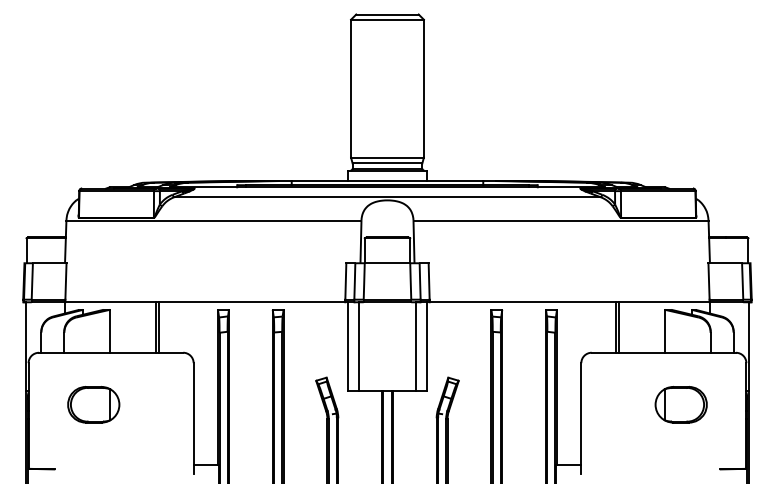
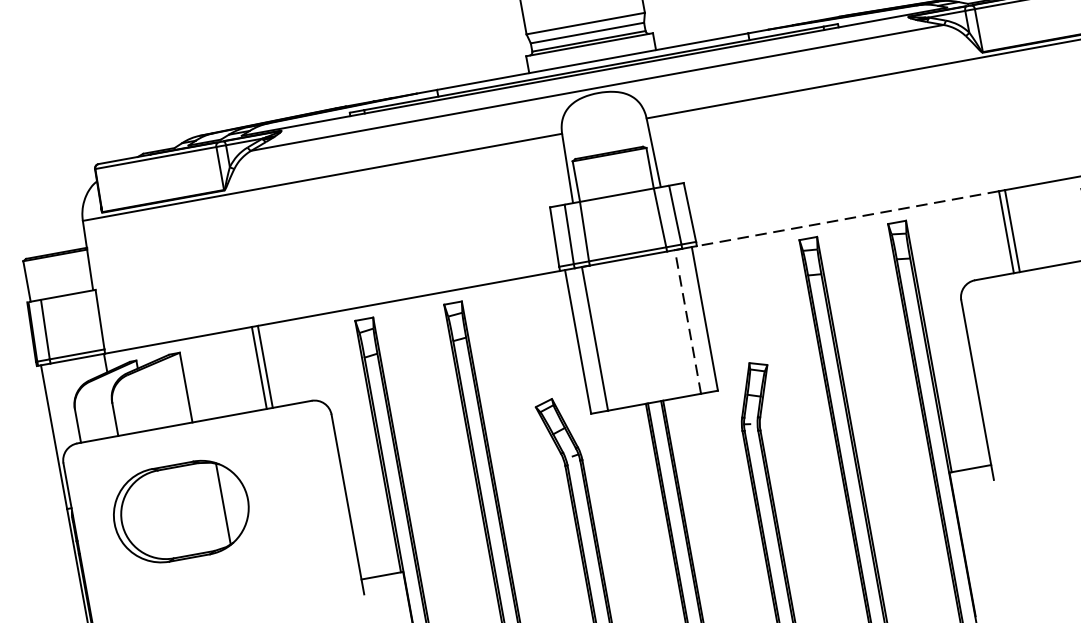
line: (522, 302) -> (847, 219), solid -> dashed
line: (416, 346) -> (688, 321), solid -> dashed
part: (93, 404) -> (181, 511), size x1.6

